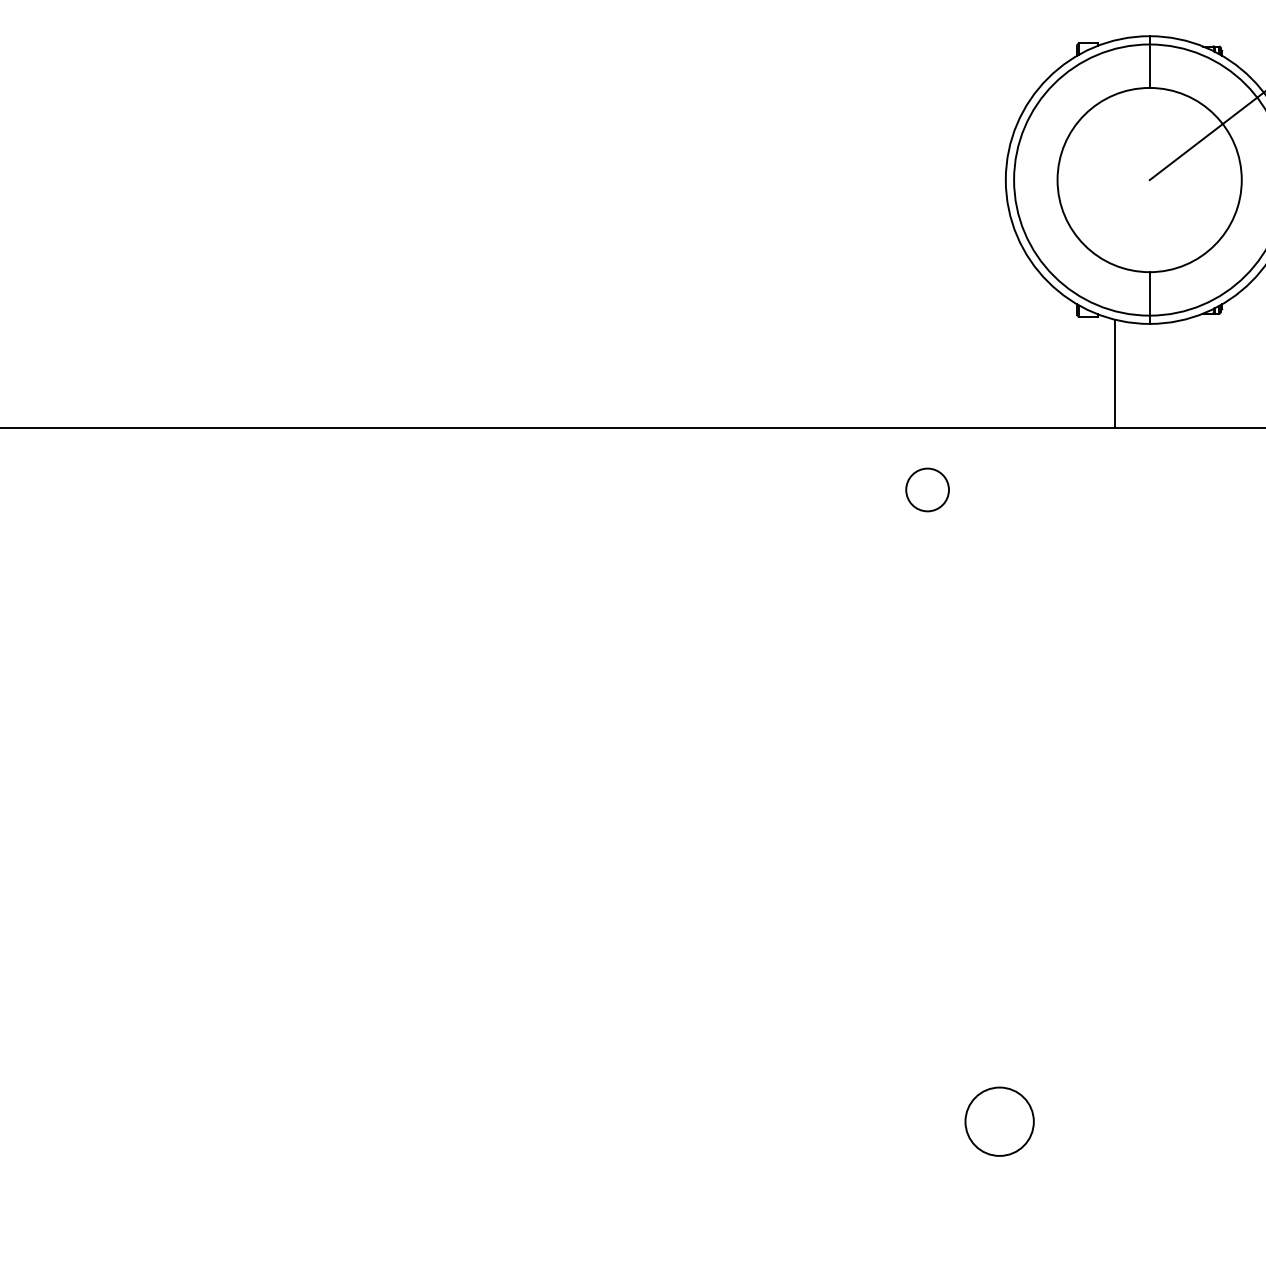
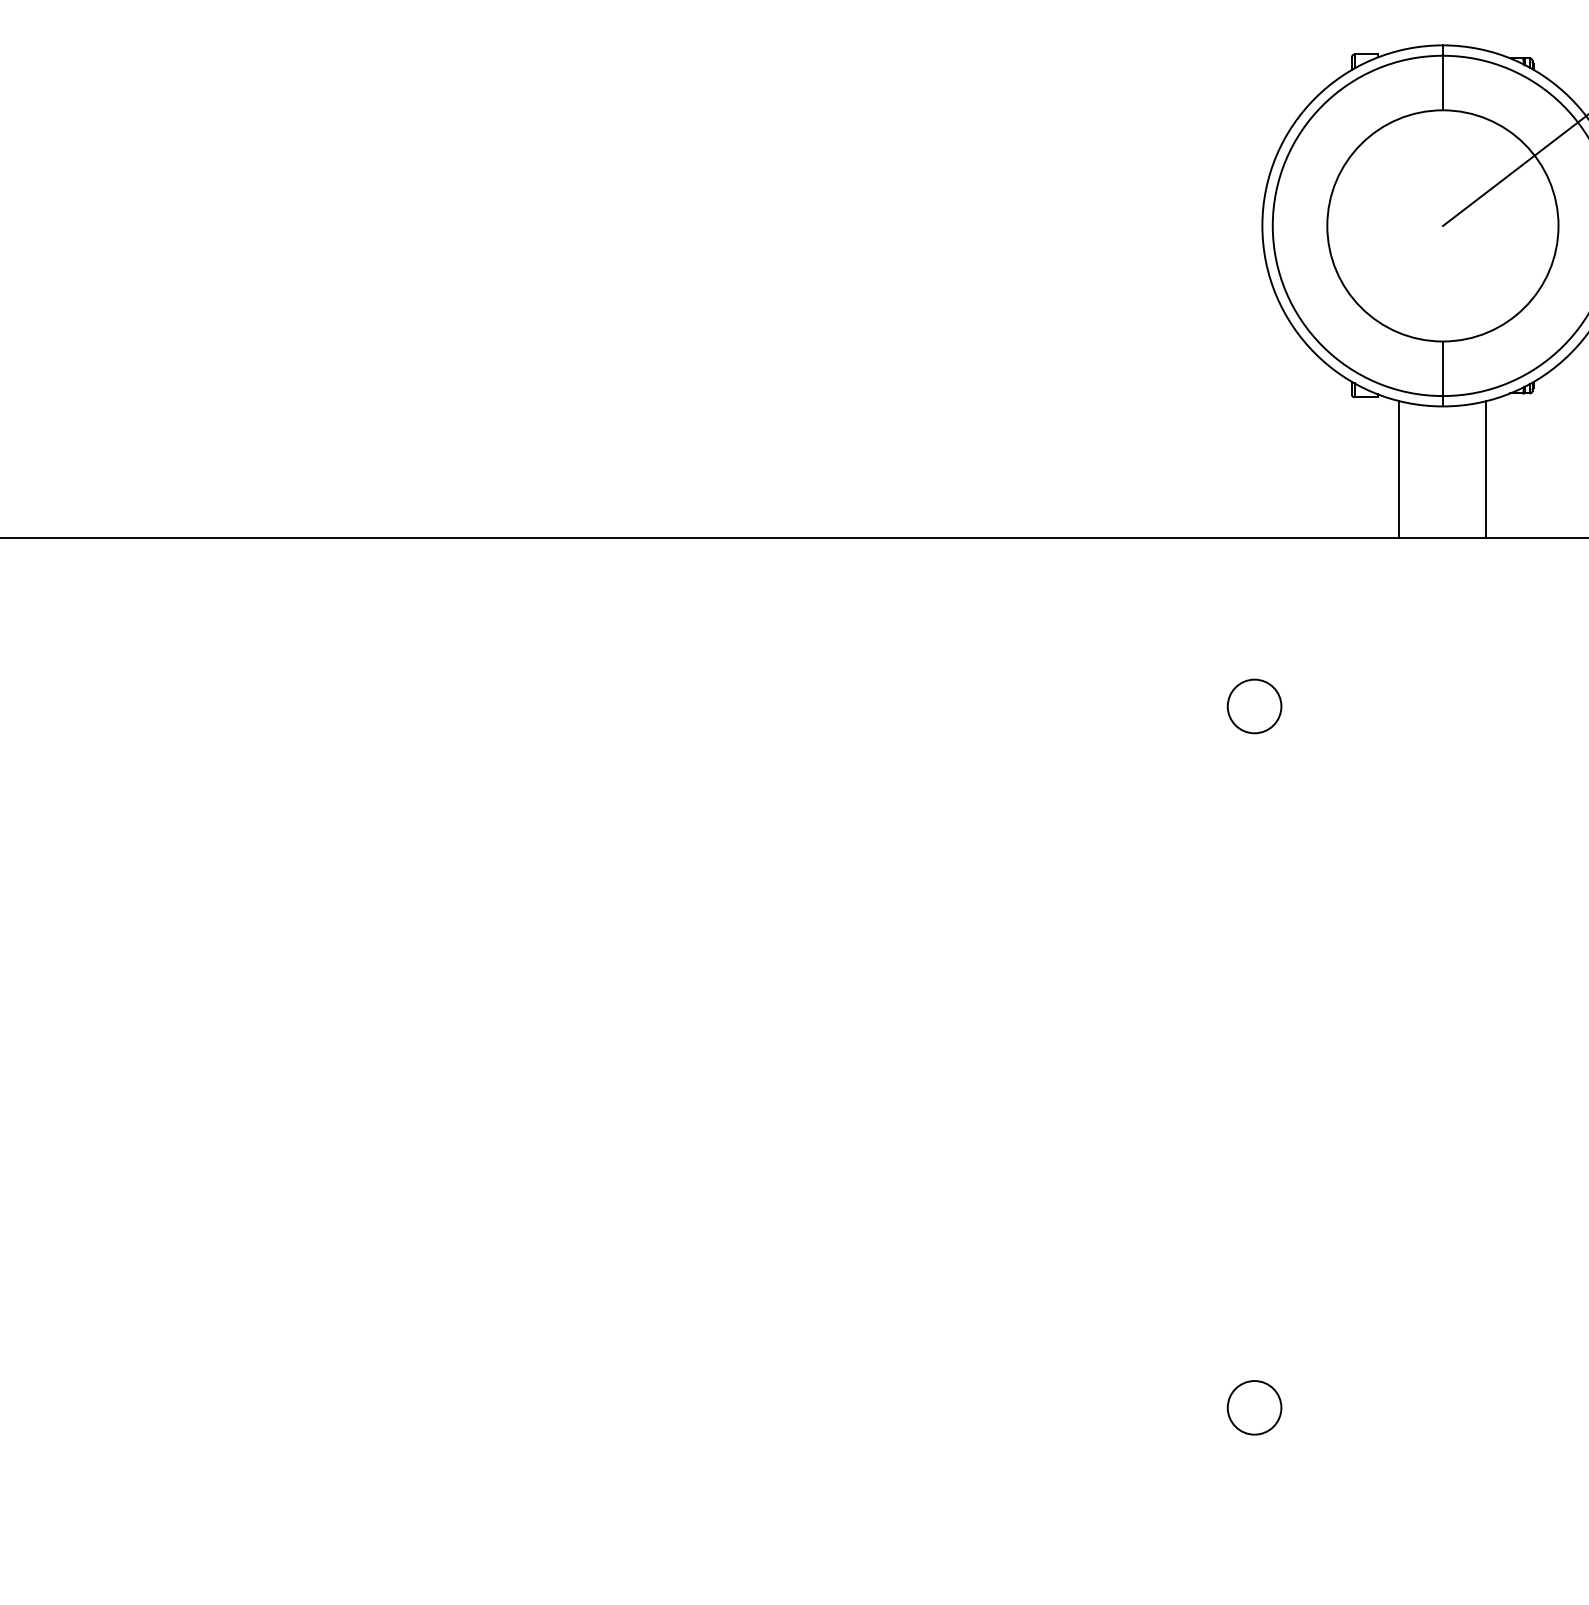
line: (1184, 373) -> (1486, 468), added
circle: (927, 489) -> (1254, 705), moved
circle: (999, 1121) -> (1254, 1407), size x0.62

